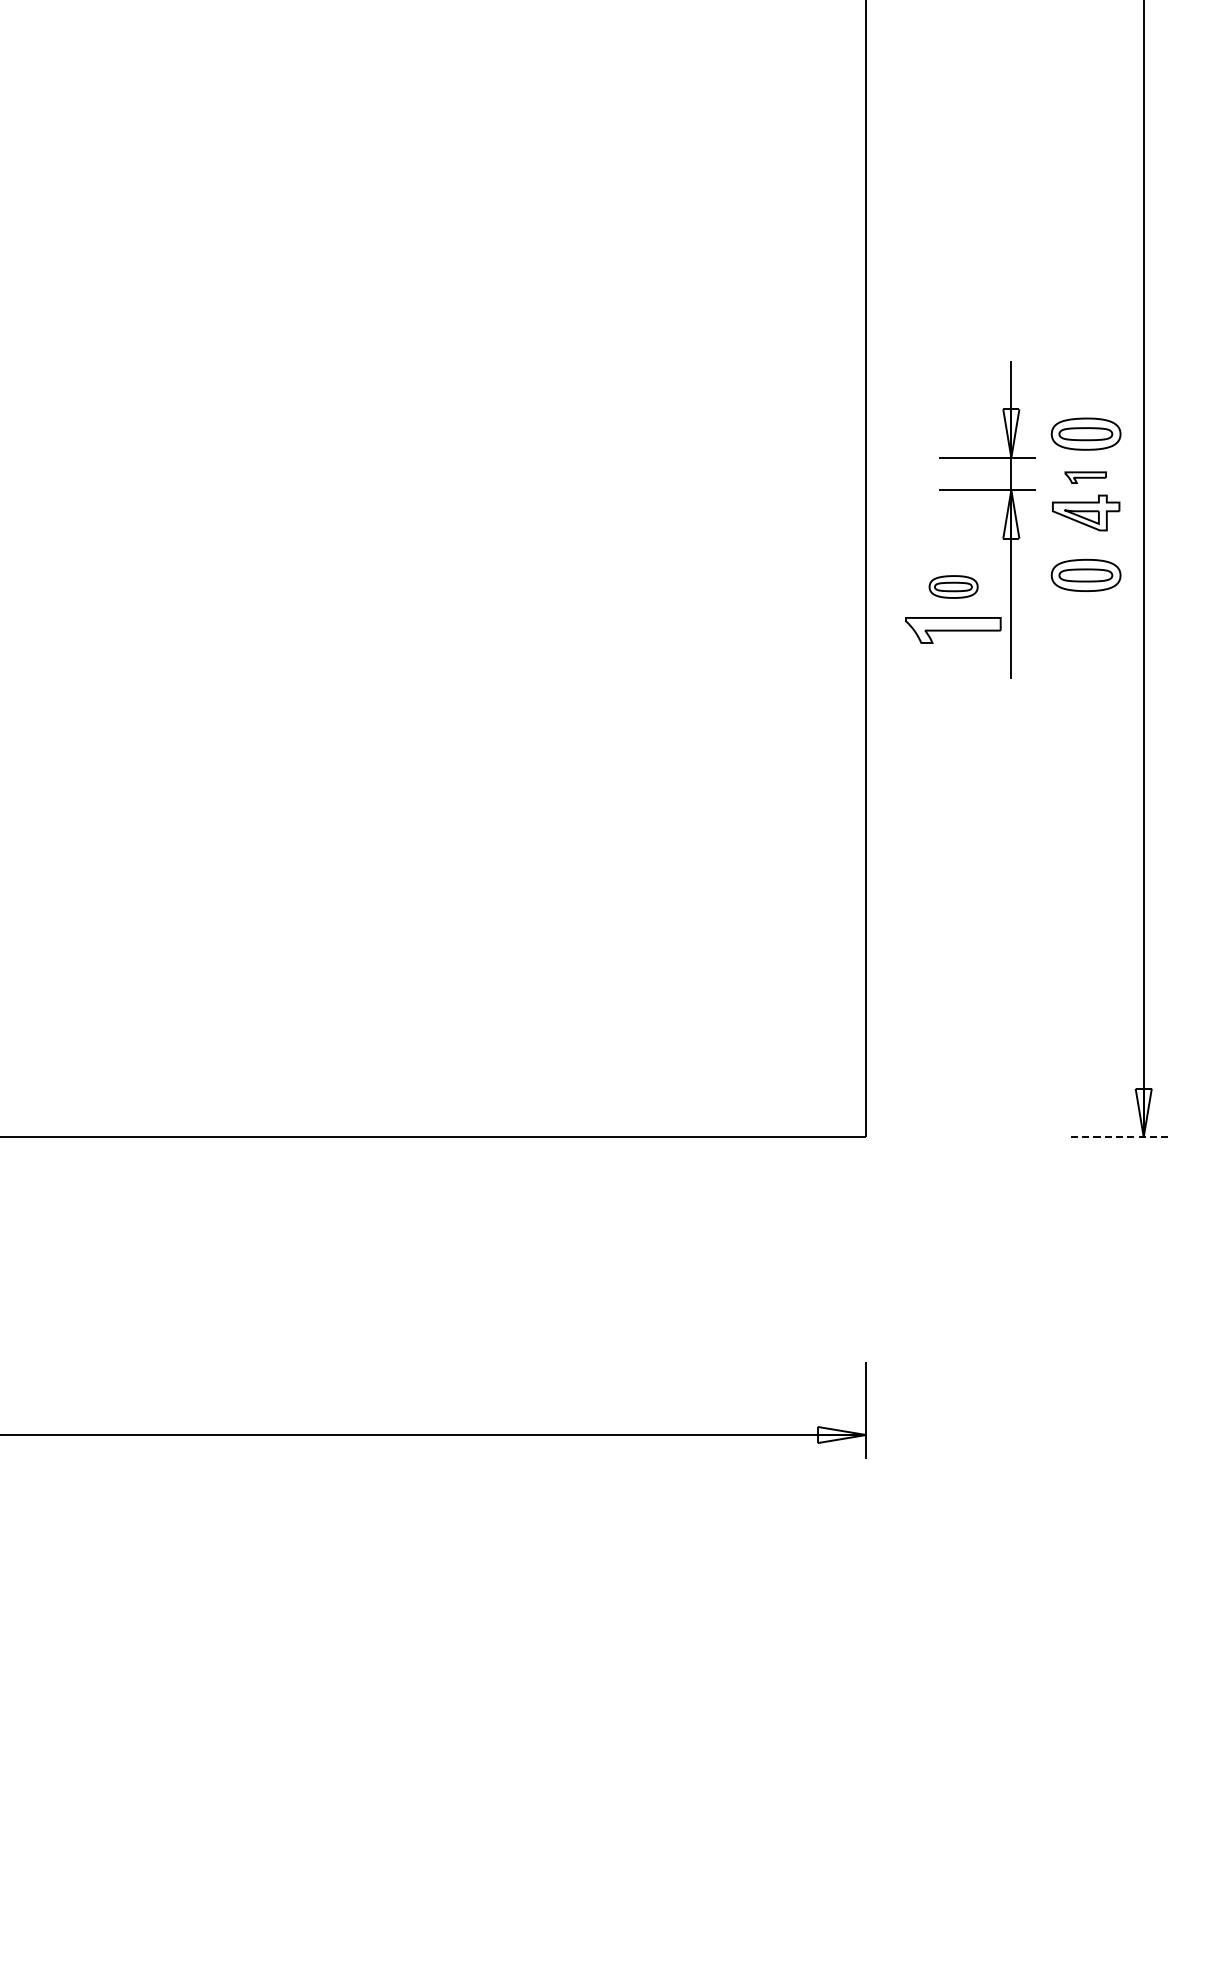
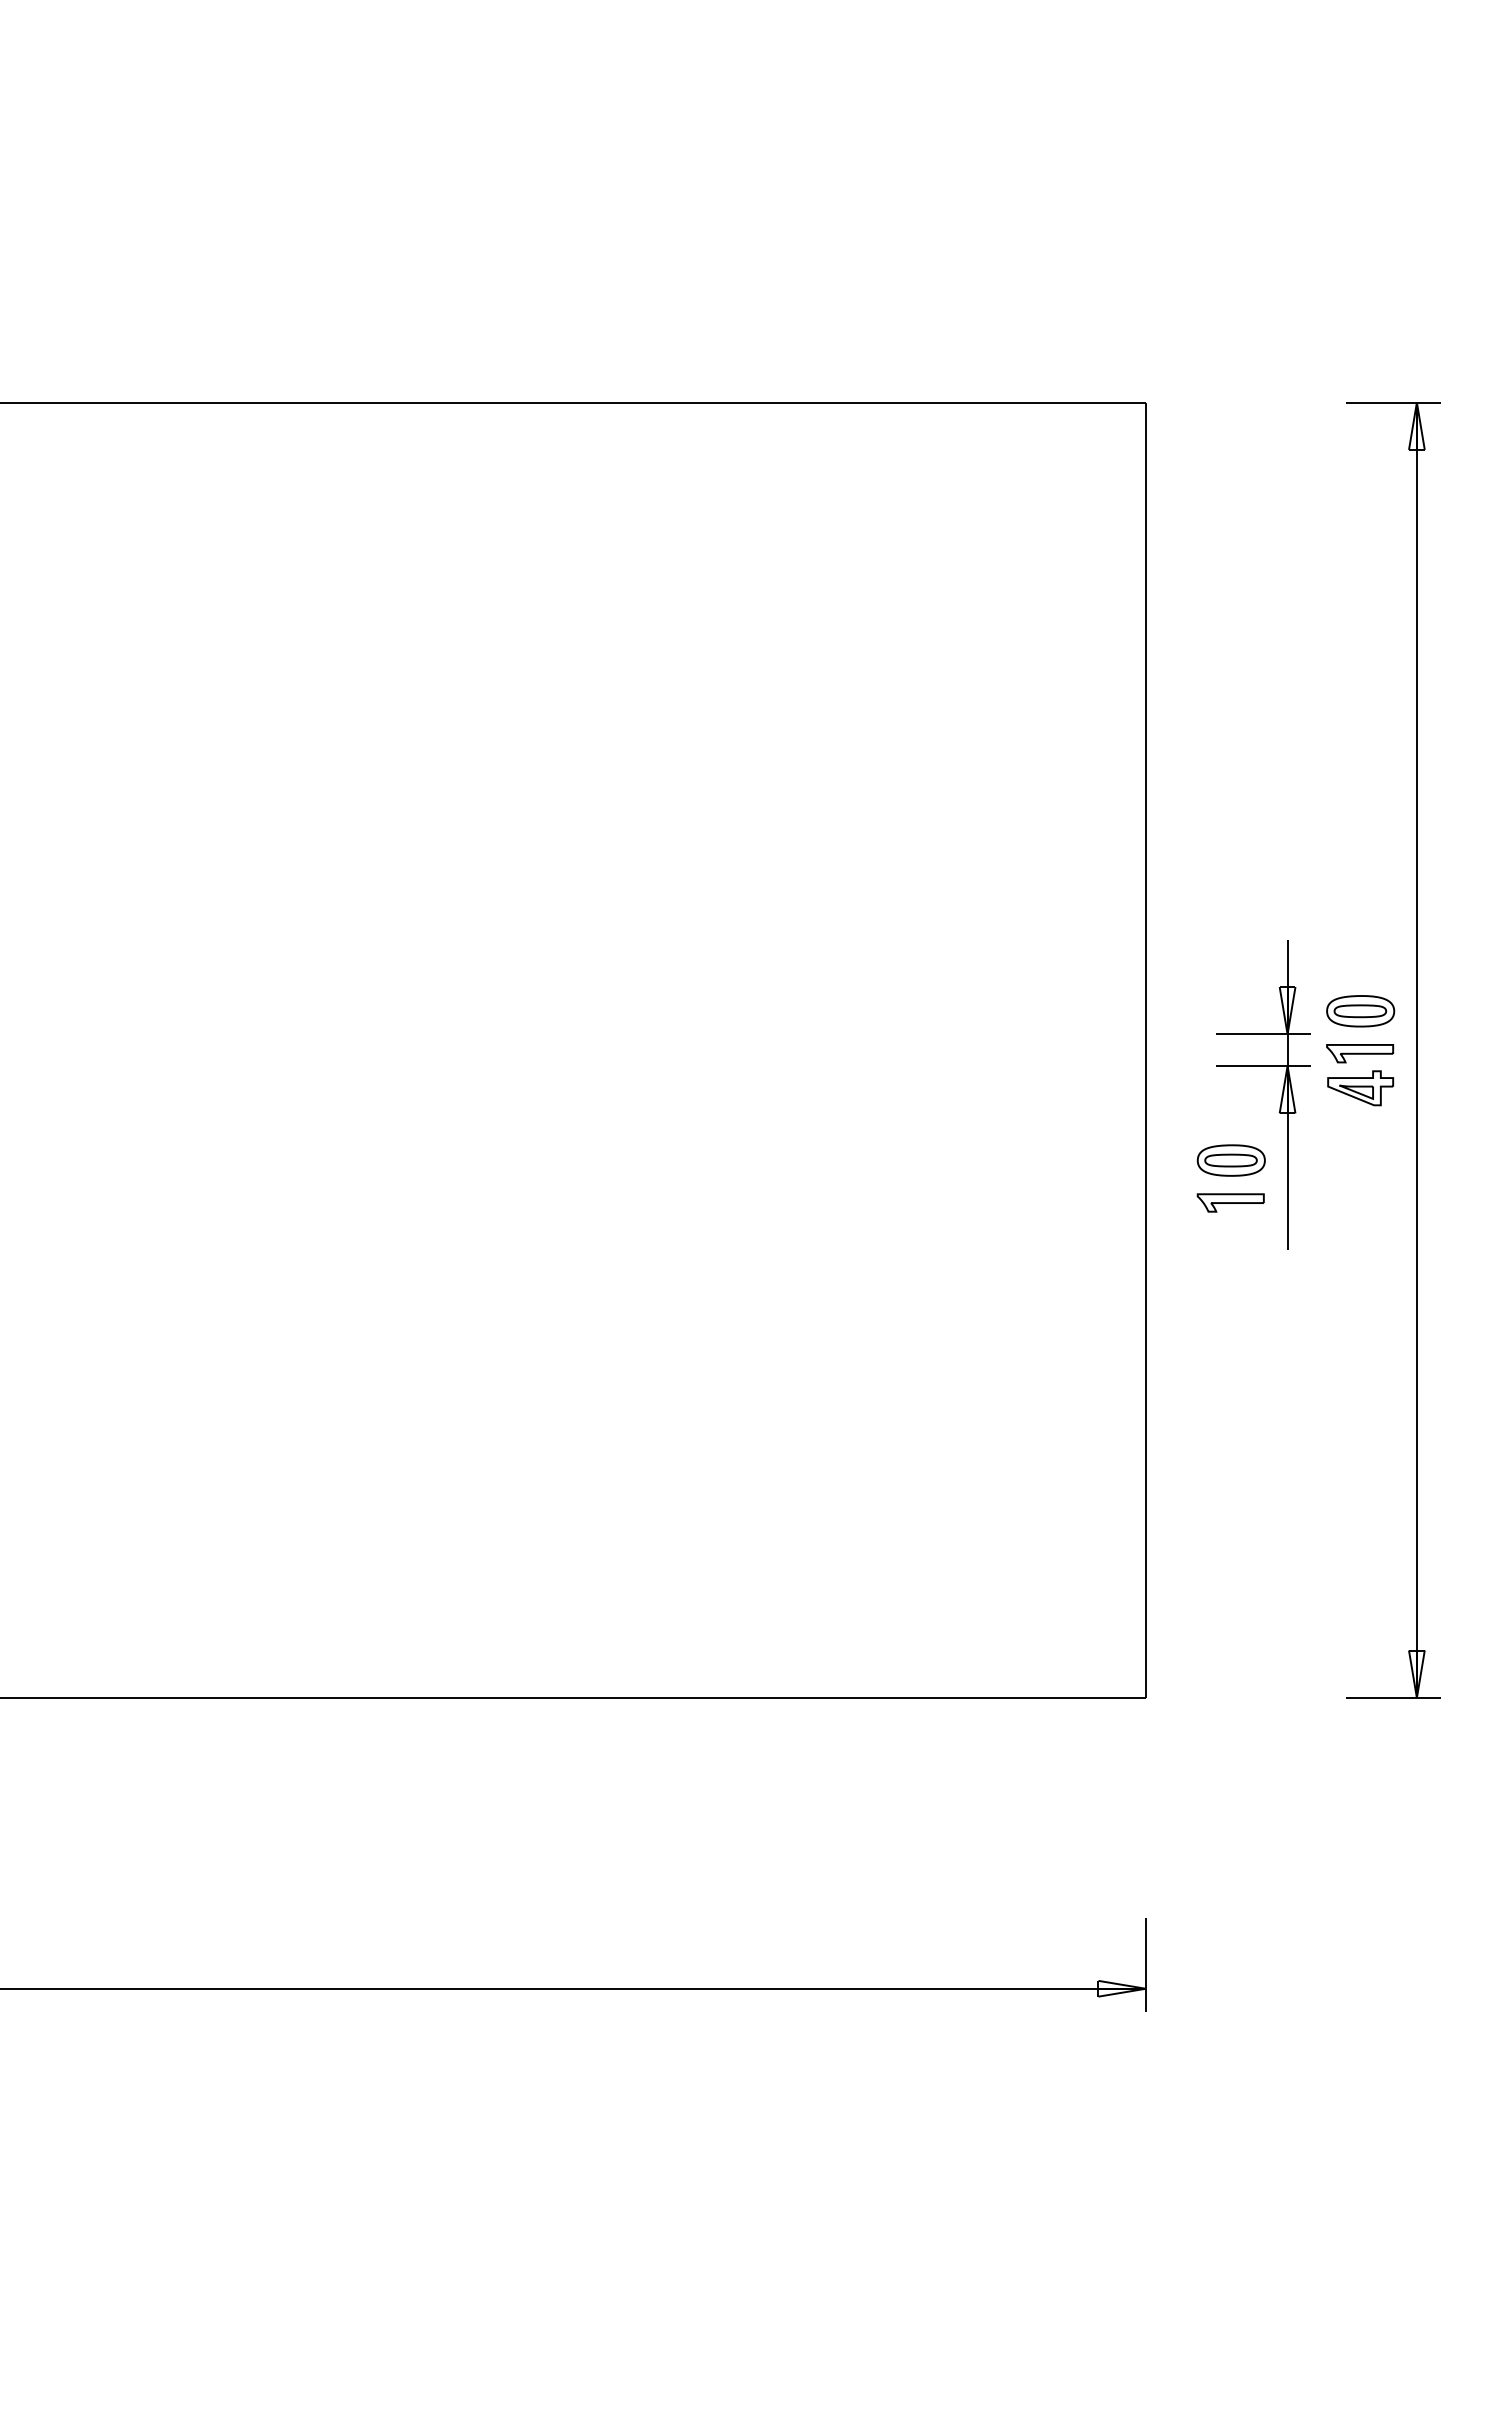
part: (1086, 477) -> (1360, 1053), size x1.67
part: (1086, 575) -> (1360, 1149), removed
part: (952, 586) -> (1230, 1160), size x1.43
part: (952, 629) -> (1230, 1202), size x0.71
line: (1119, 1136) -> (1393, 1697), dashed -> solid

